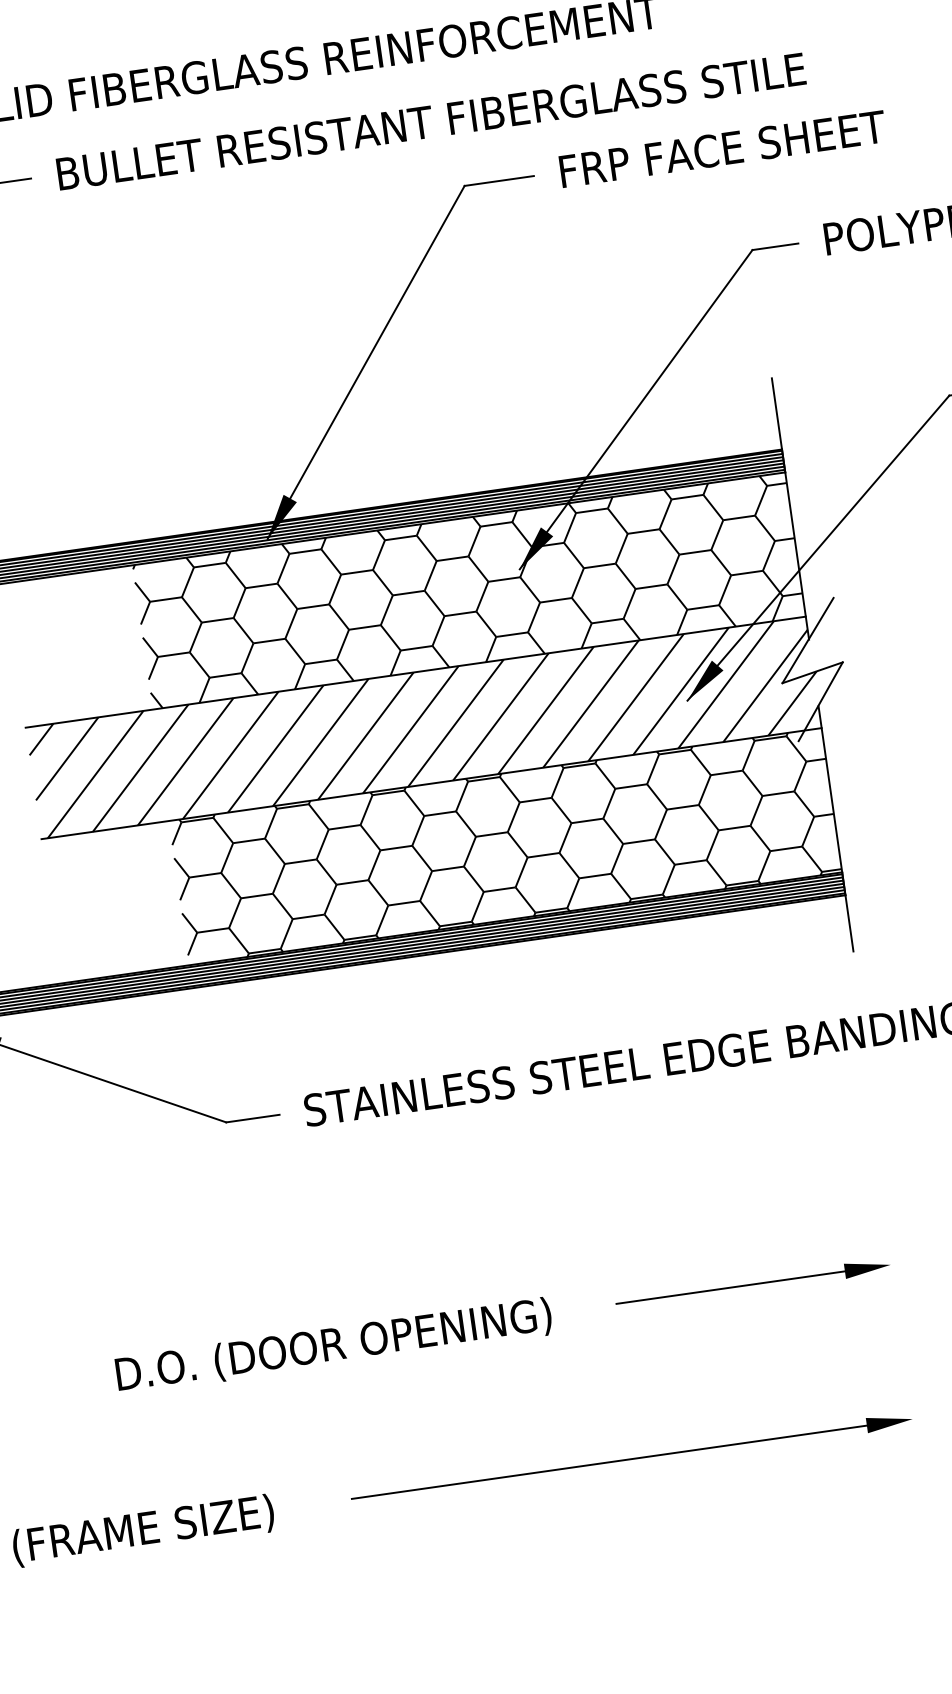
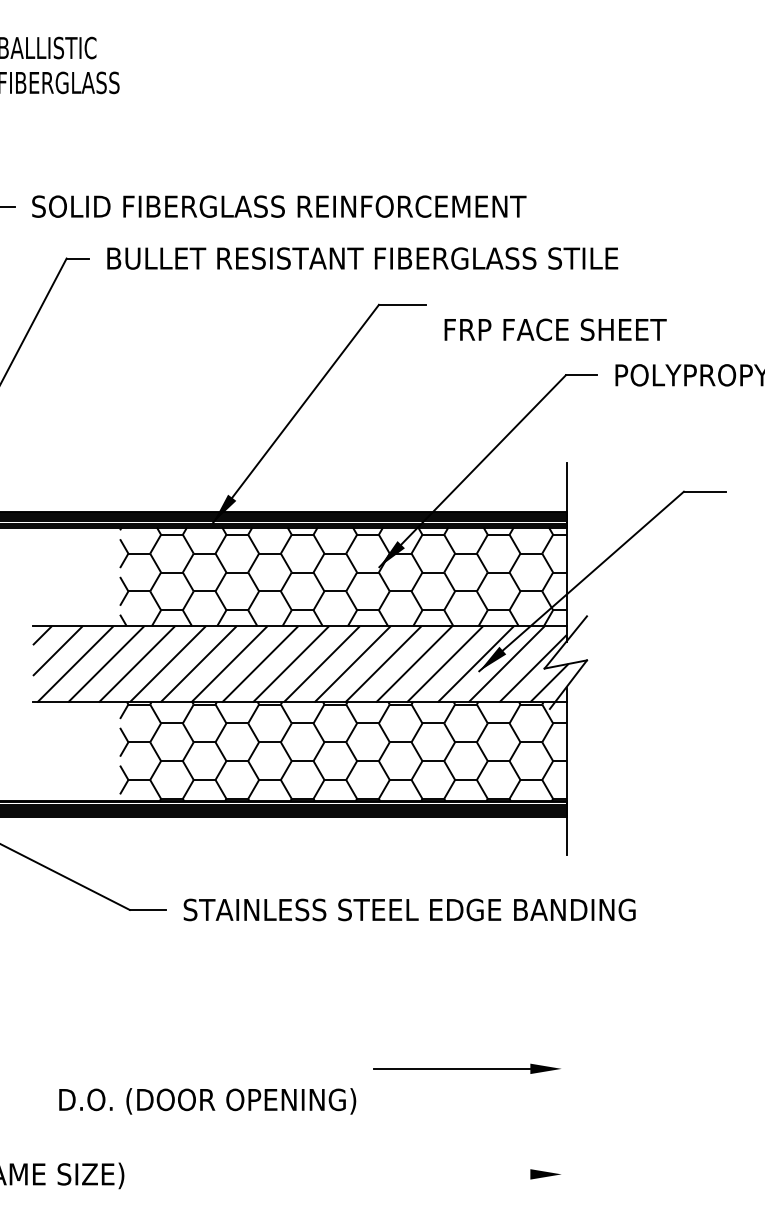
text: (722, 148) -> (555, 329), moved
text: (333, 1346) -> (207, 1101), moved
line: (609, 1462) -> (354, 1174), removed

